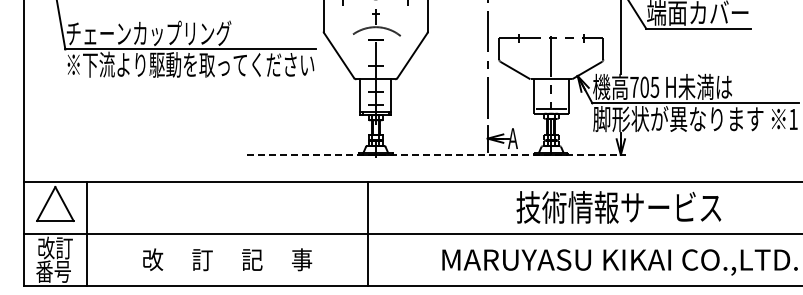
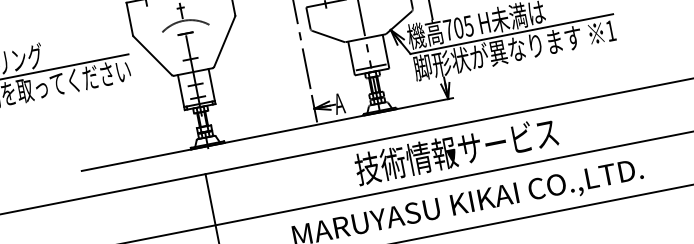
line: (437, 154) -> (268, 133), dashed -> solid

